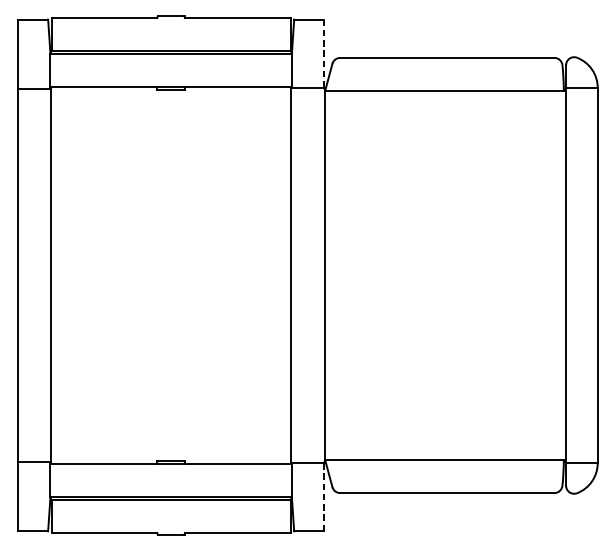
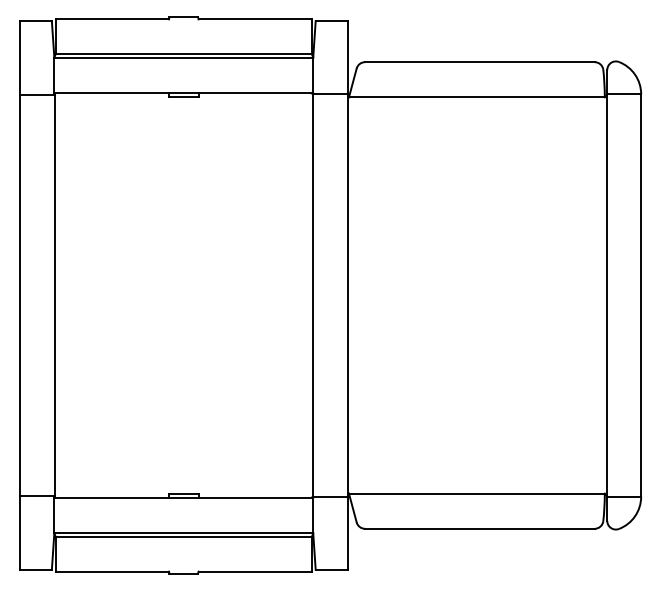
line: (323, 53) -> (347, 57), dashed -> solid
line: (323, 497) -> (347, 533), dashed -> solid

